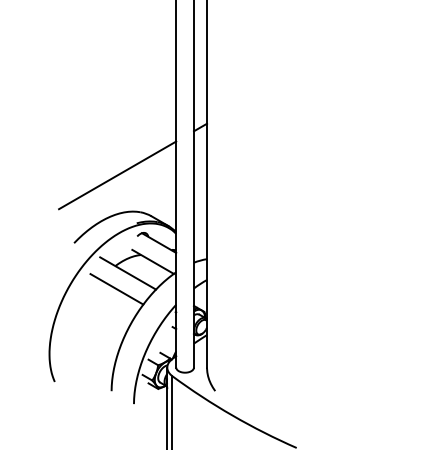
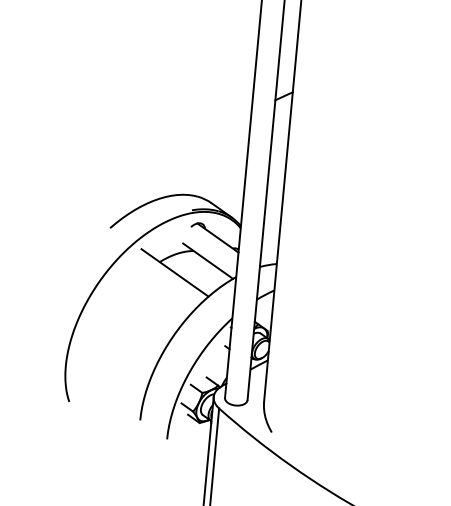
line: (117, 175) -> (173, 147), removed
line: (116, 289) -> (158, 291), removed

